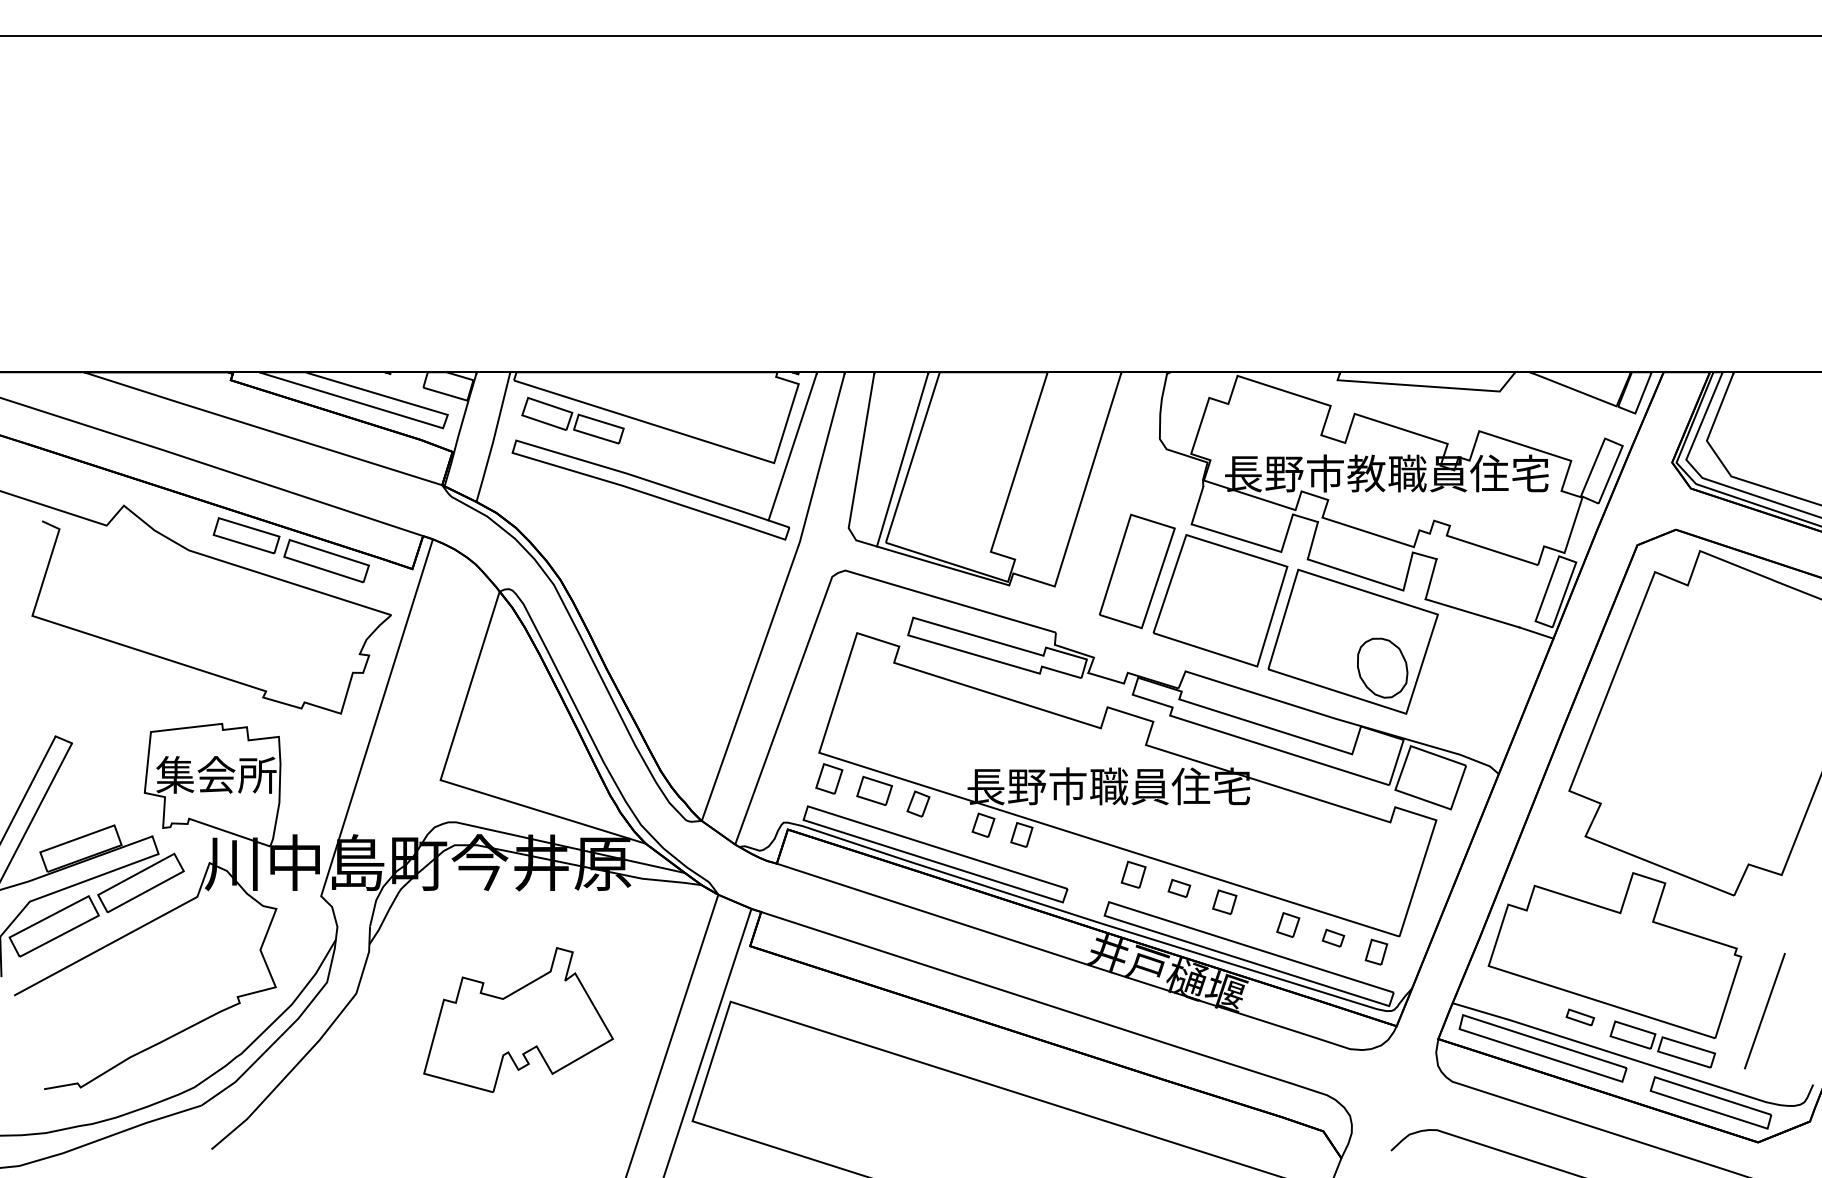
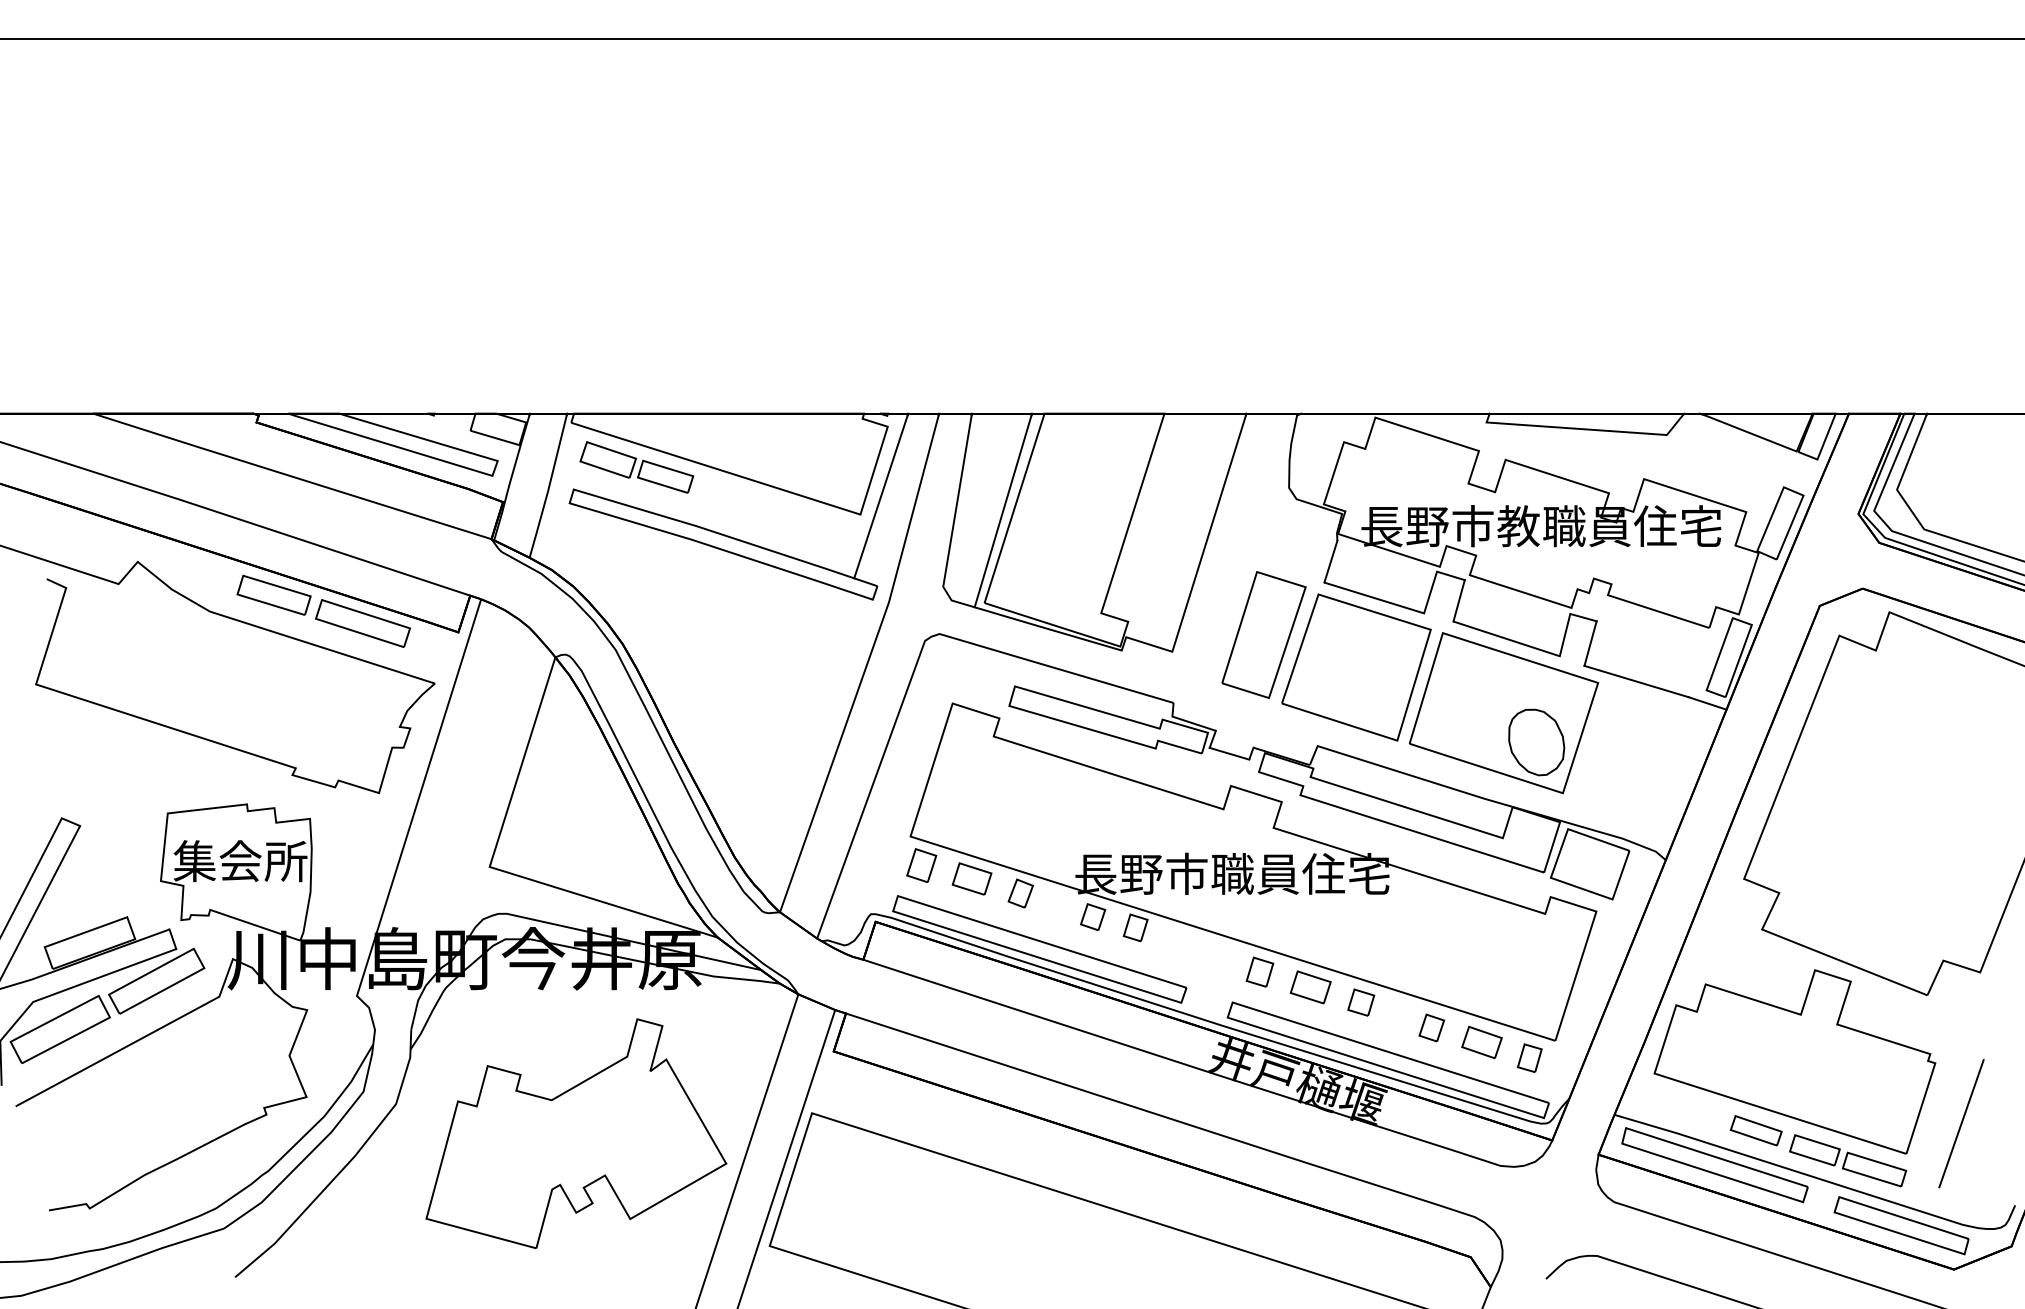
part: (1179, 888) -> (1310, 987), size x1.67
part: (1333, 938) -> (1482, 1042), size x1.67
part: (1580, 1017) -> (1756, 1130), size x1.67
part: (518, 1019) -> (576, 1132), size x1.43

